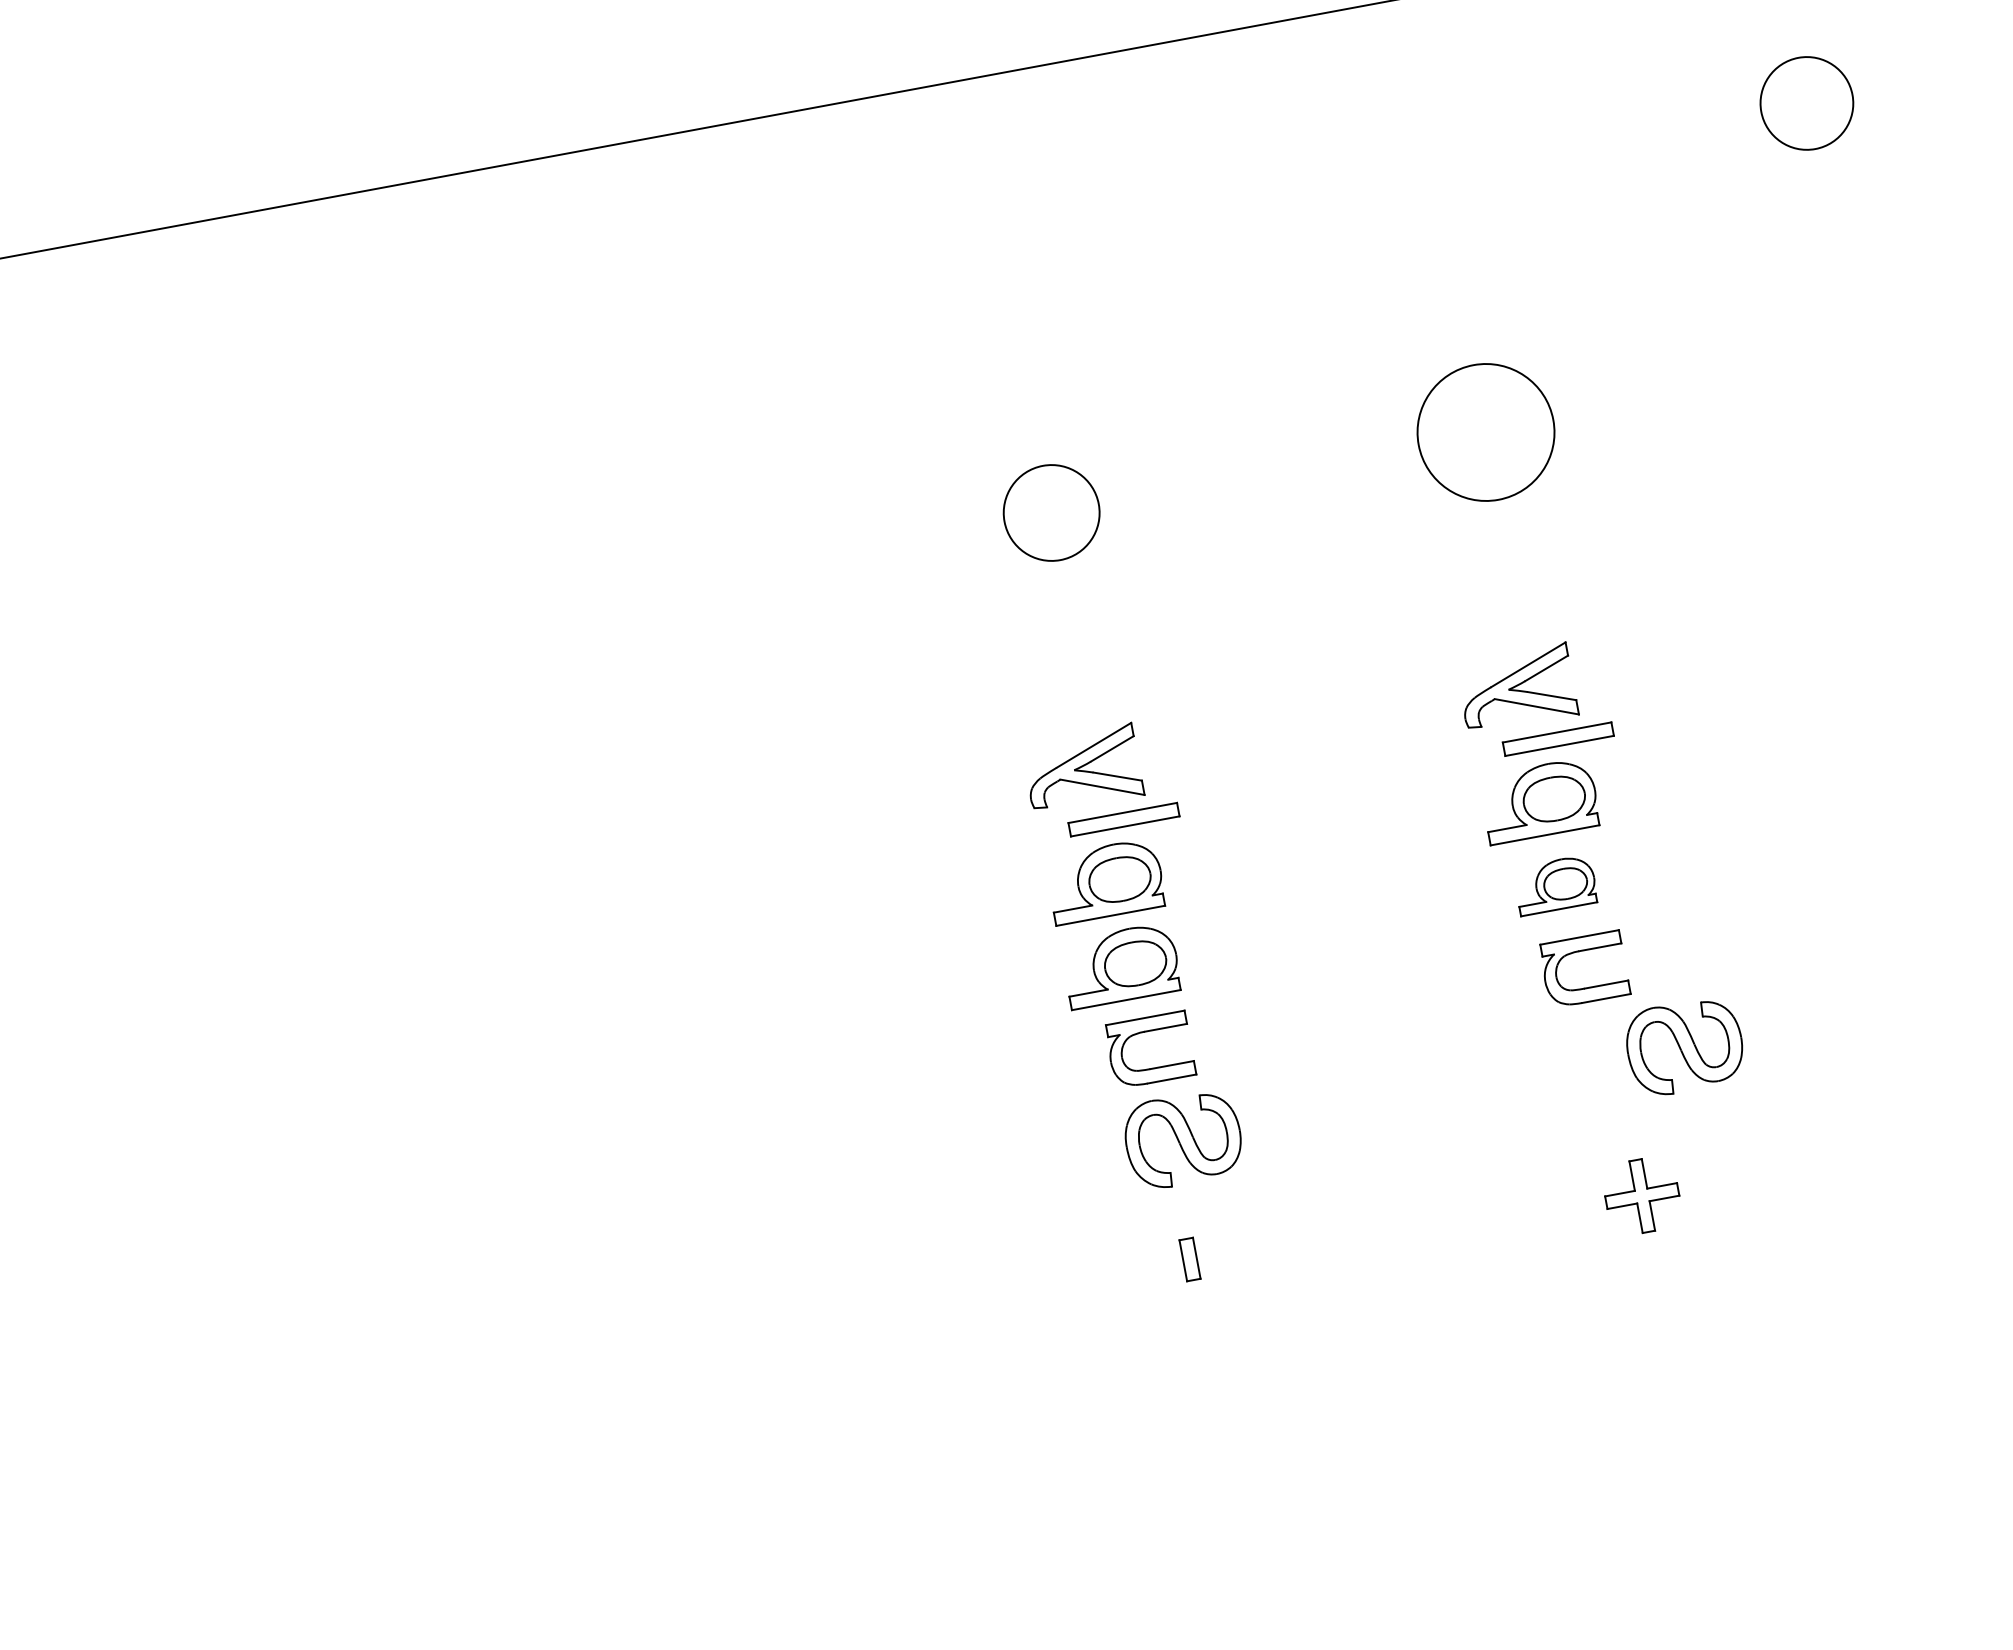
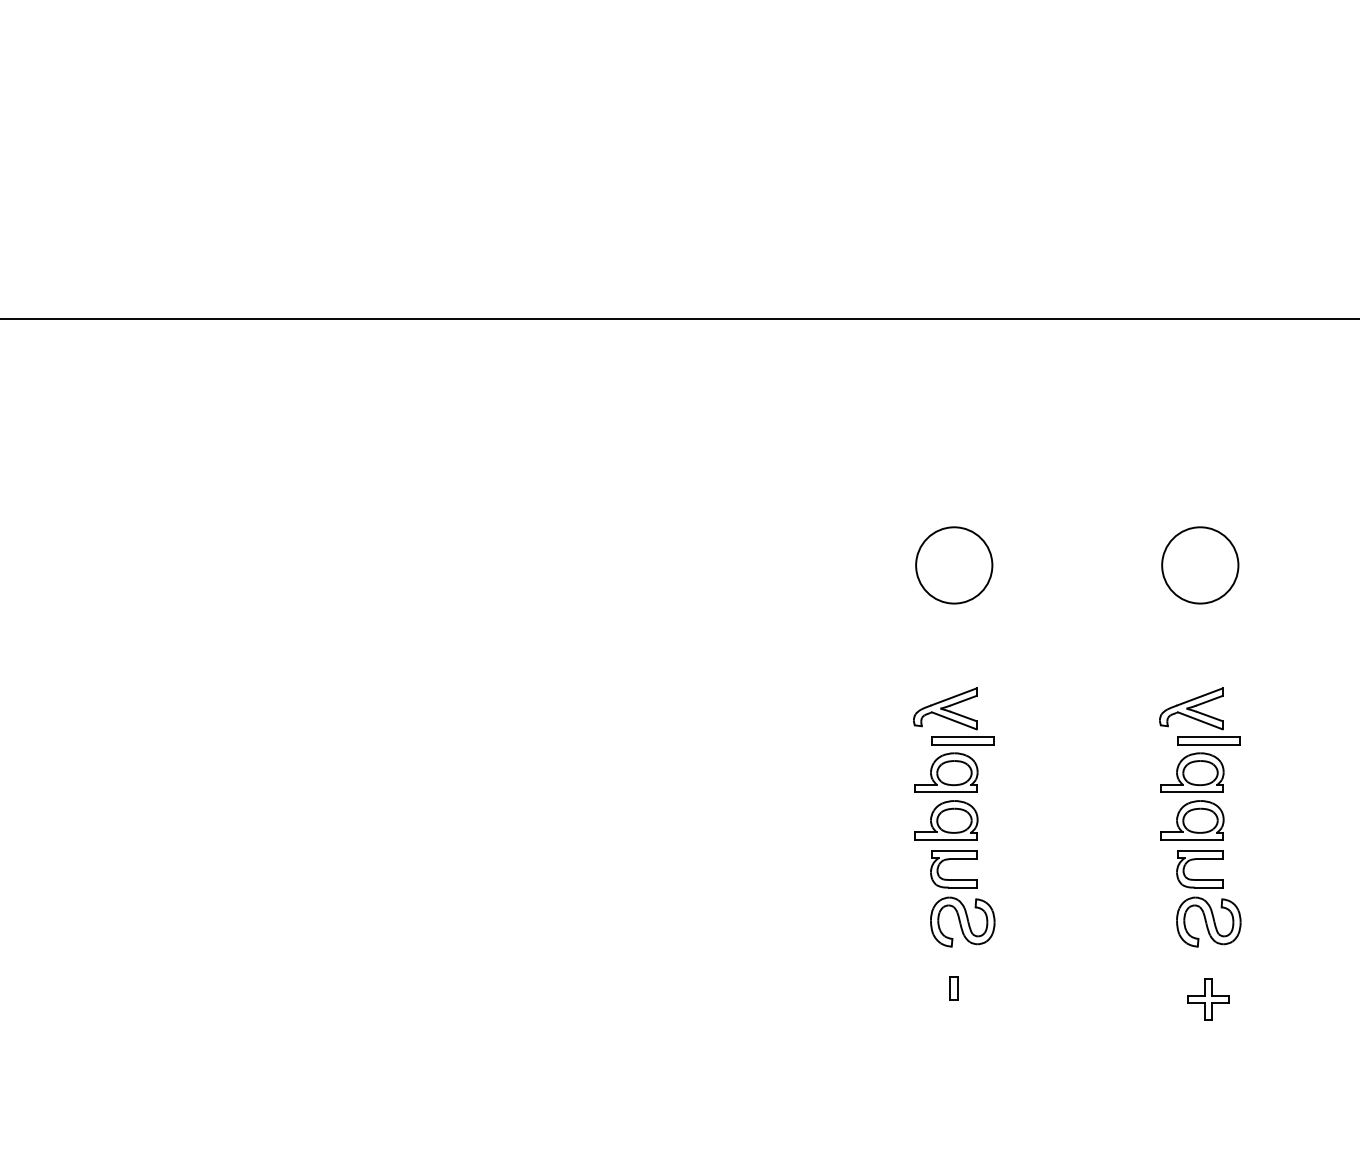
circle: (1052, 513) -> (954, 565), size x1.43
part: (1555, 885) -> (1192, 820), size x1.43
part: (1684, 1045) -> (1208, 921), moved

